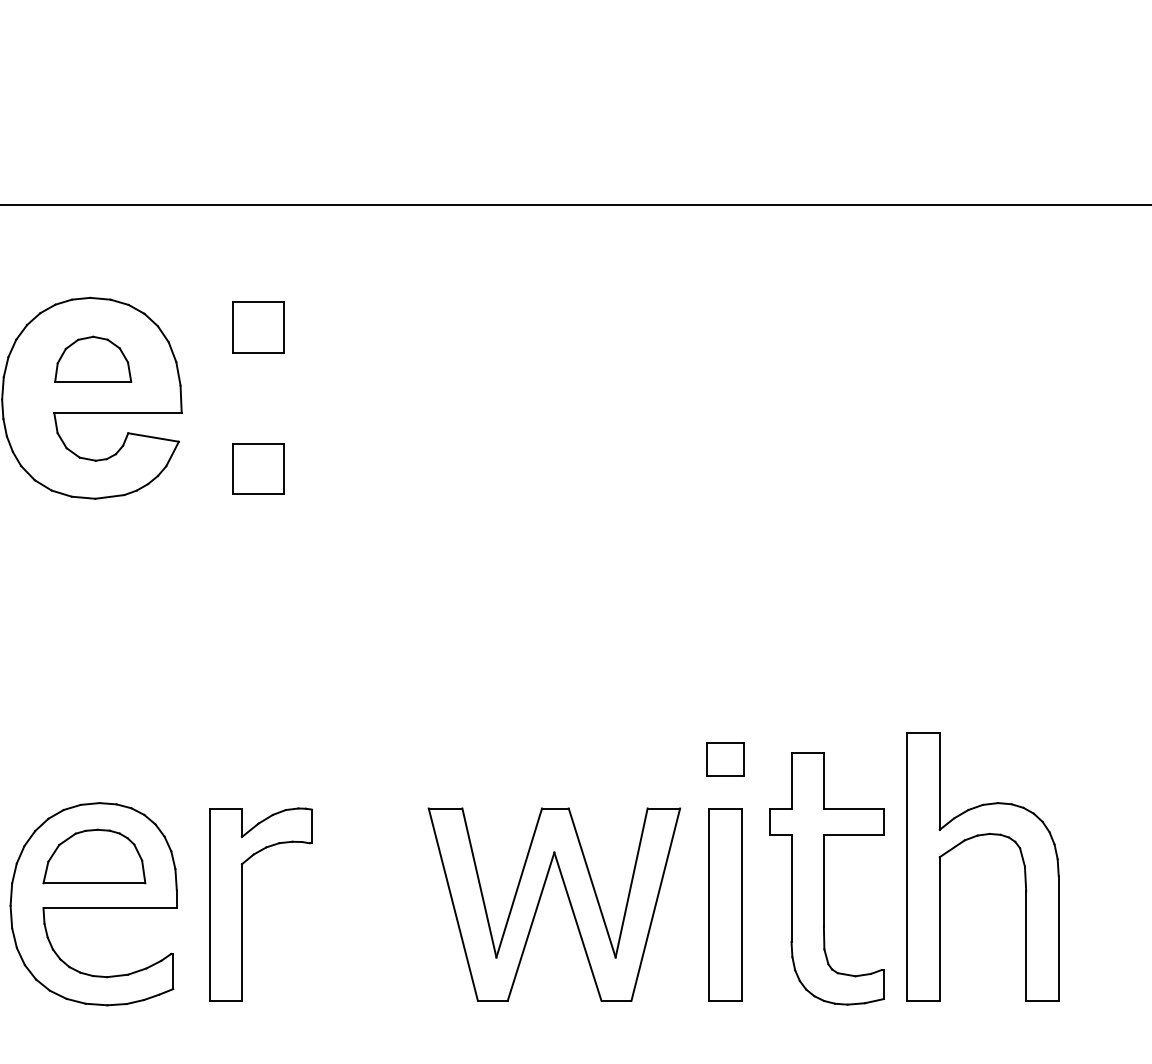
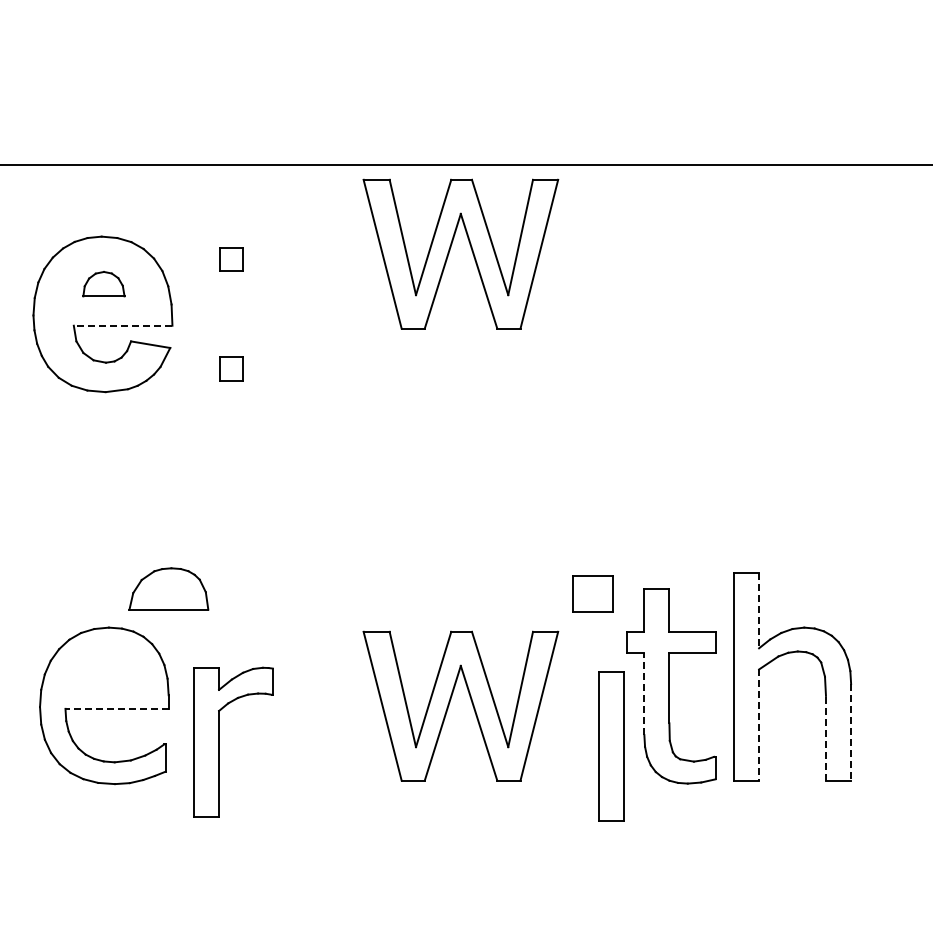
part: (541, 315) -> (450, 250), added
part: (258, 327) -> (231, 259), size x0.6
part: (92, 358) -> (103, 283), size x0.7
line: (117, 412) -> (122, 325), solid -> dashed
part: (258, 468) -> (231, 368), size x0.6
part: (725, 758) -> (593, 593), size x1.4
line: (940, 780) -> (759, 610), solid -> dashed
part: (93, 855) -> (168, 588), moved
line: (791, 888) -> (644, 693), solid -> dashed
part: (242, 903) -> (219, 741), moved
part: (725, 905) -> (611, 746), moved
line: (110, 907) -> (117, 708), solid -> dashed
line: (940, 929) -> (759, 725), solid -> dashed
line: (1059, 938) -> (851, 732), solid -> dashed
line: (1025, 945) -> (825, 737), solid -> dashed

